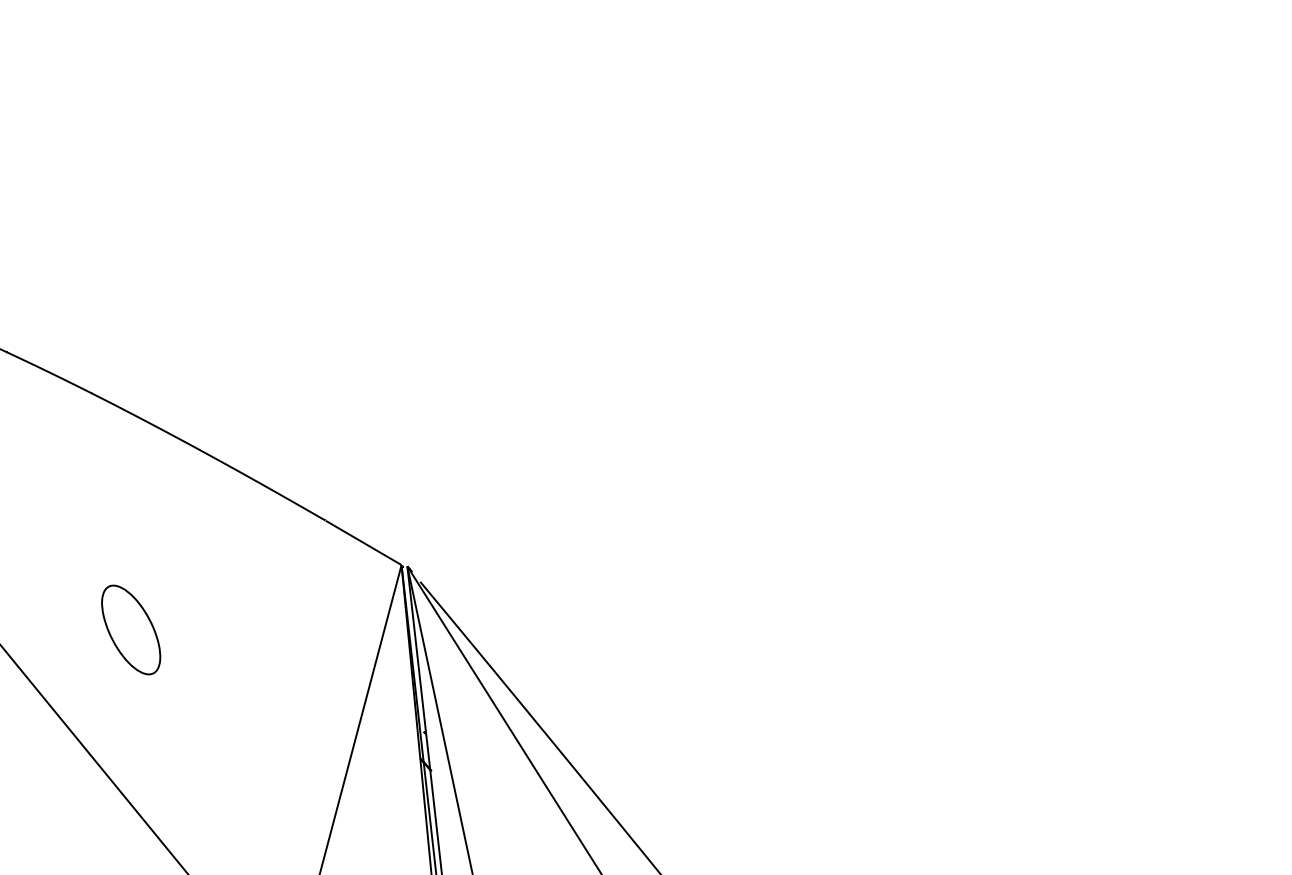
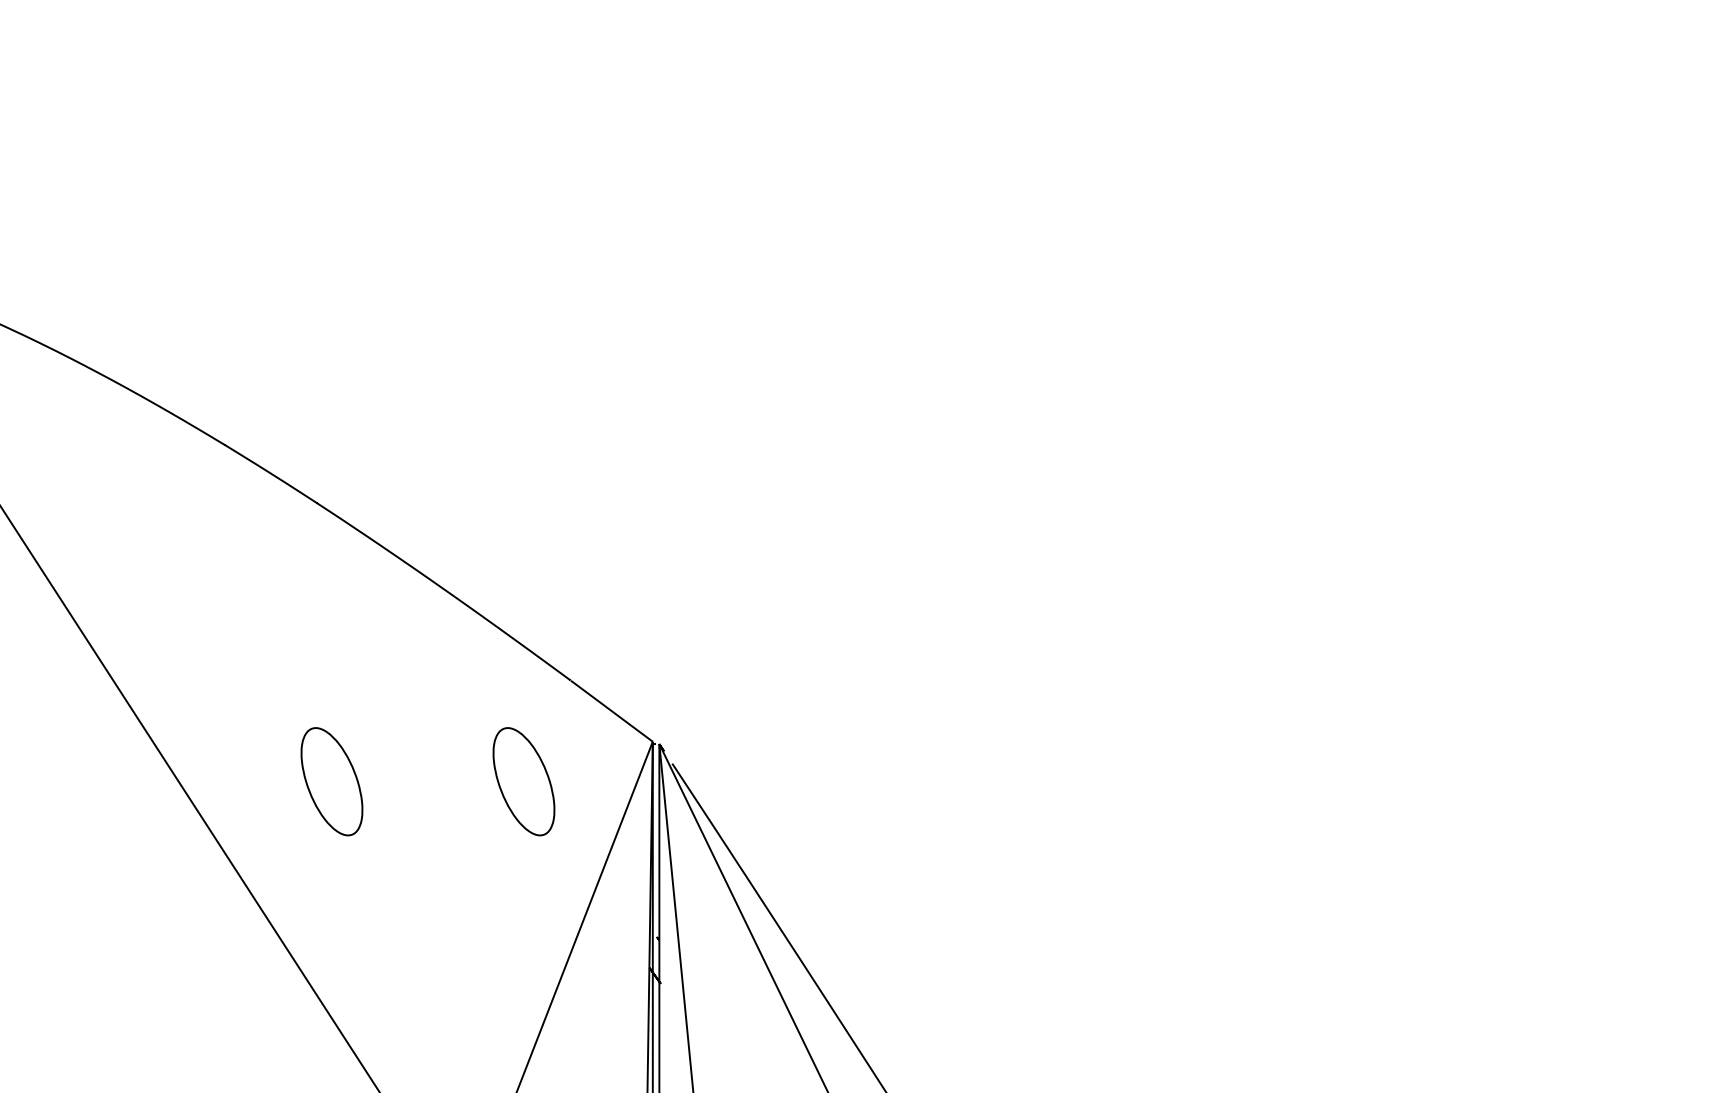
part: (294, 611) -> (523, 781), added

